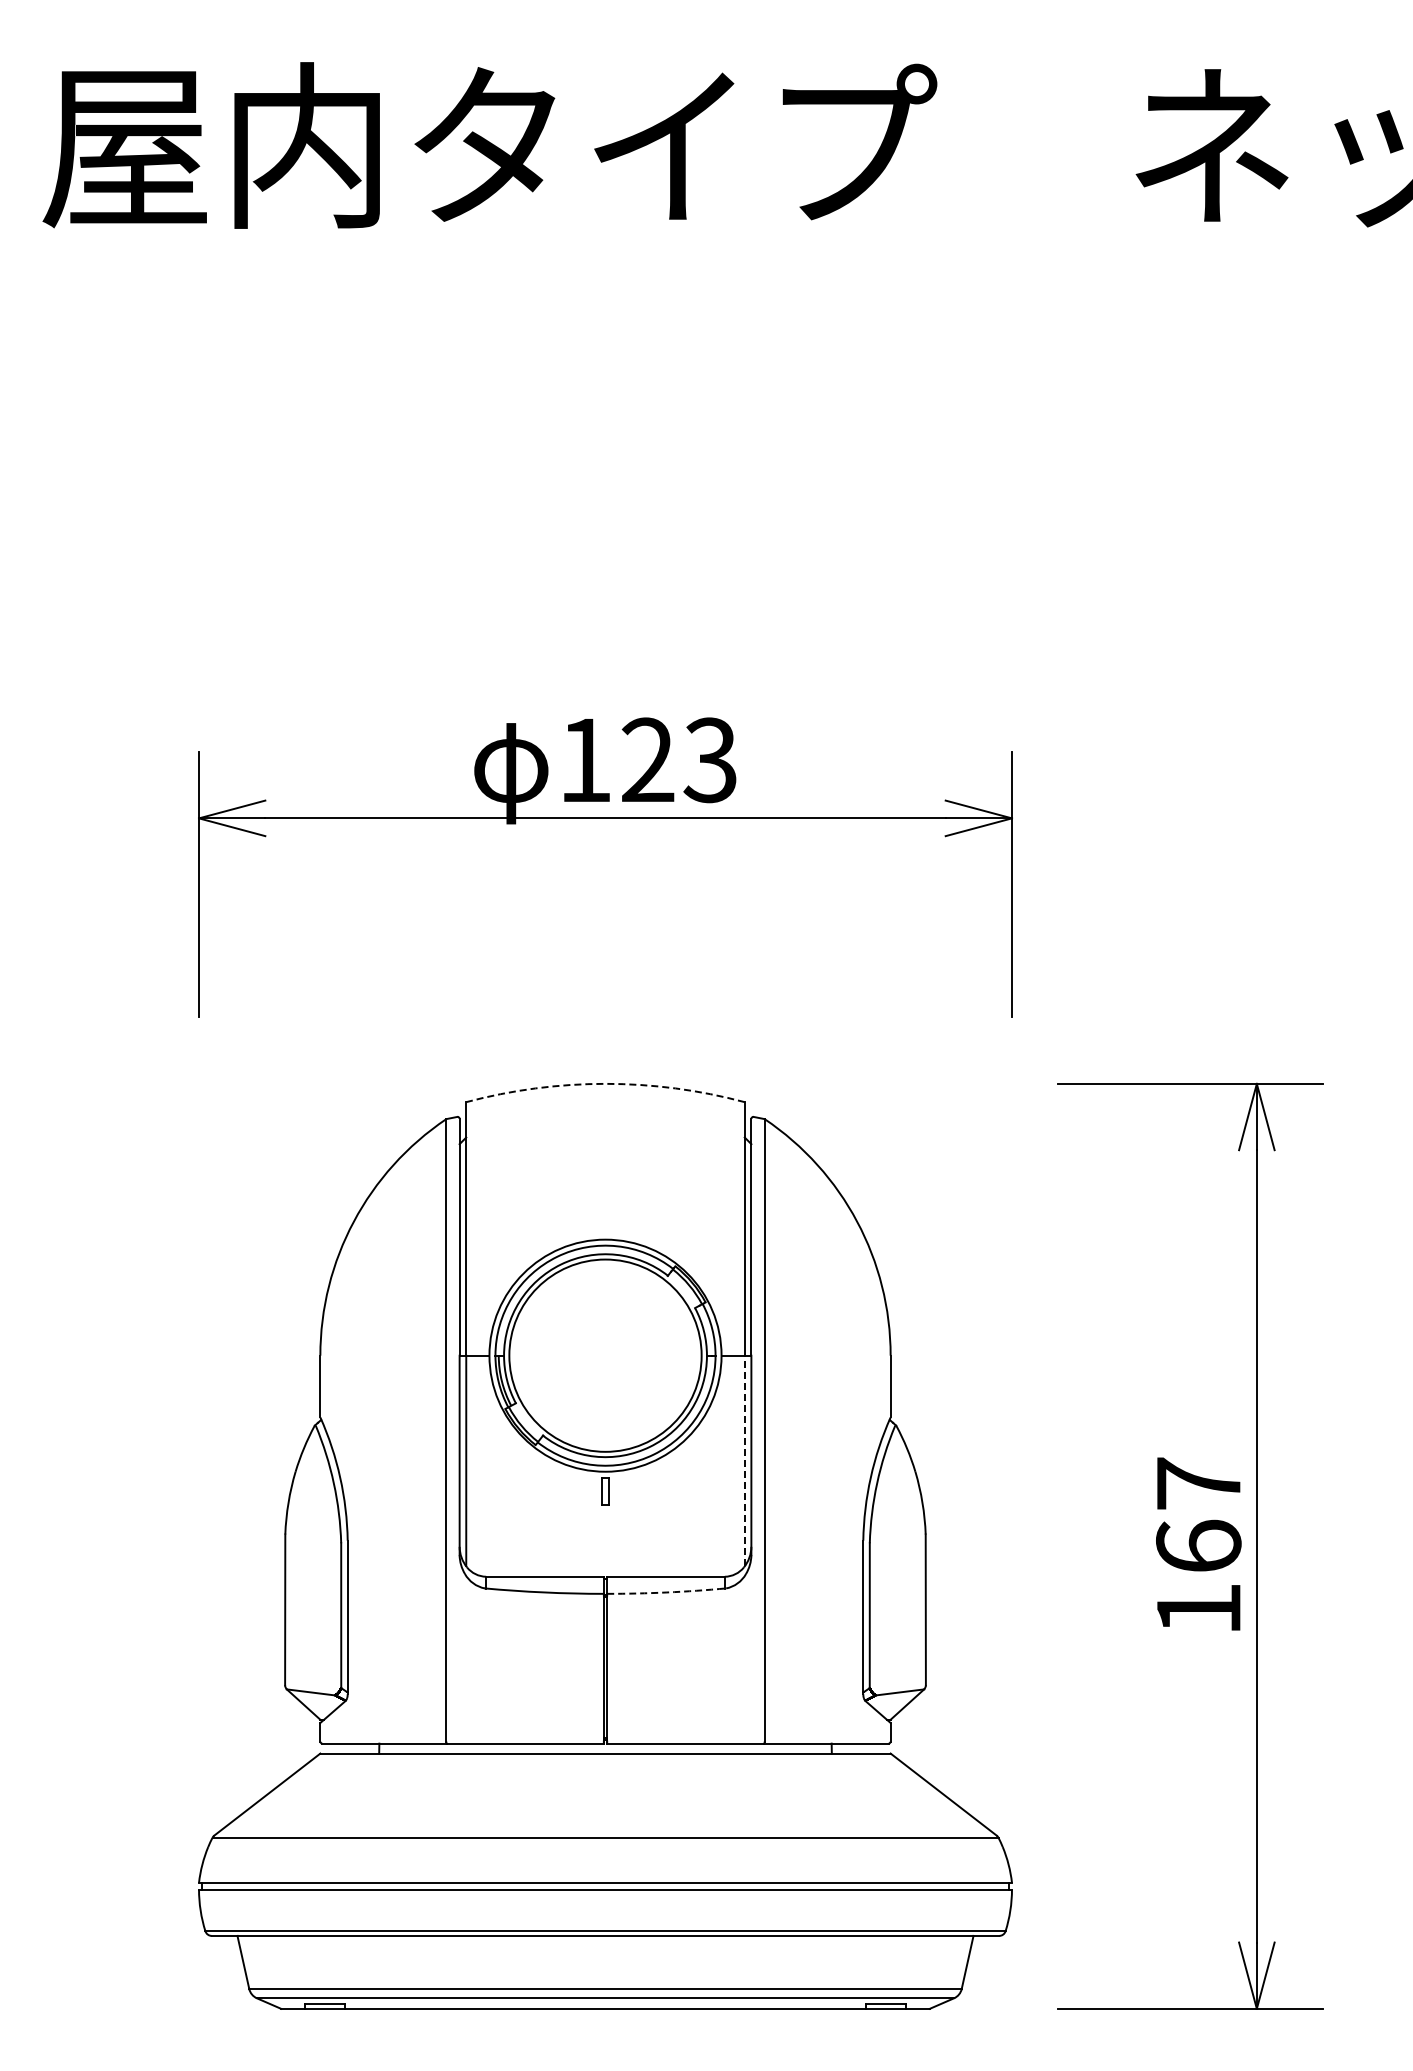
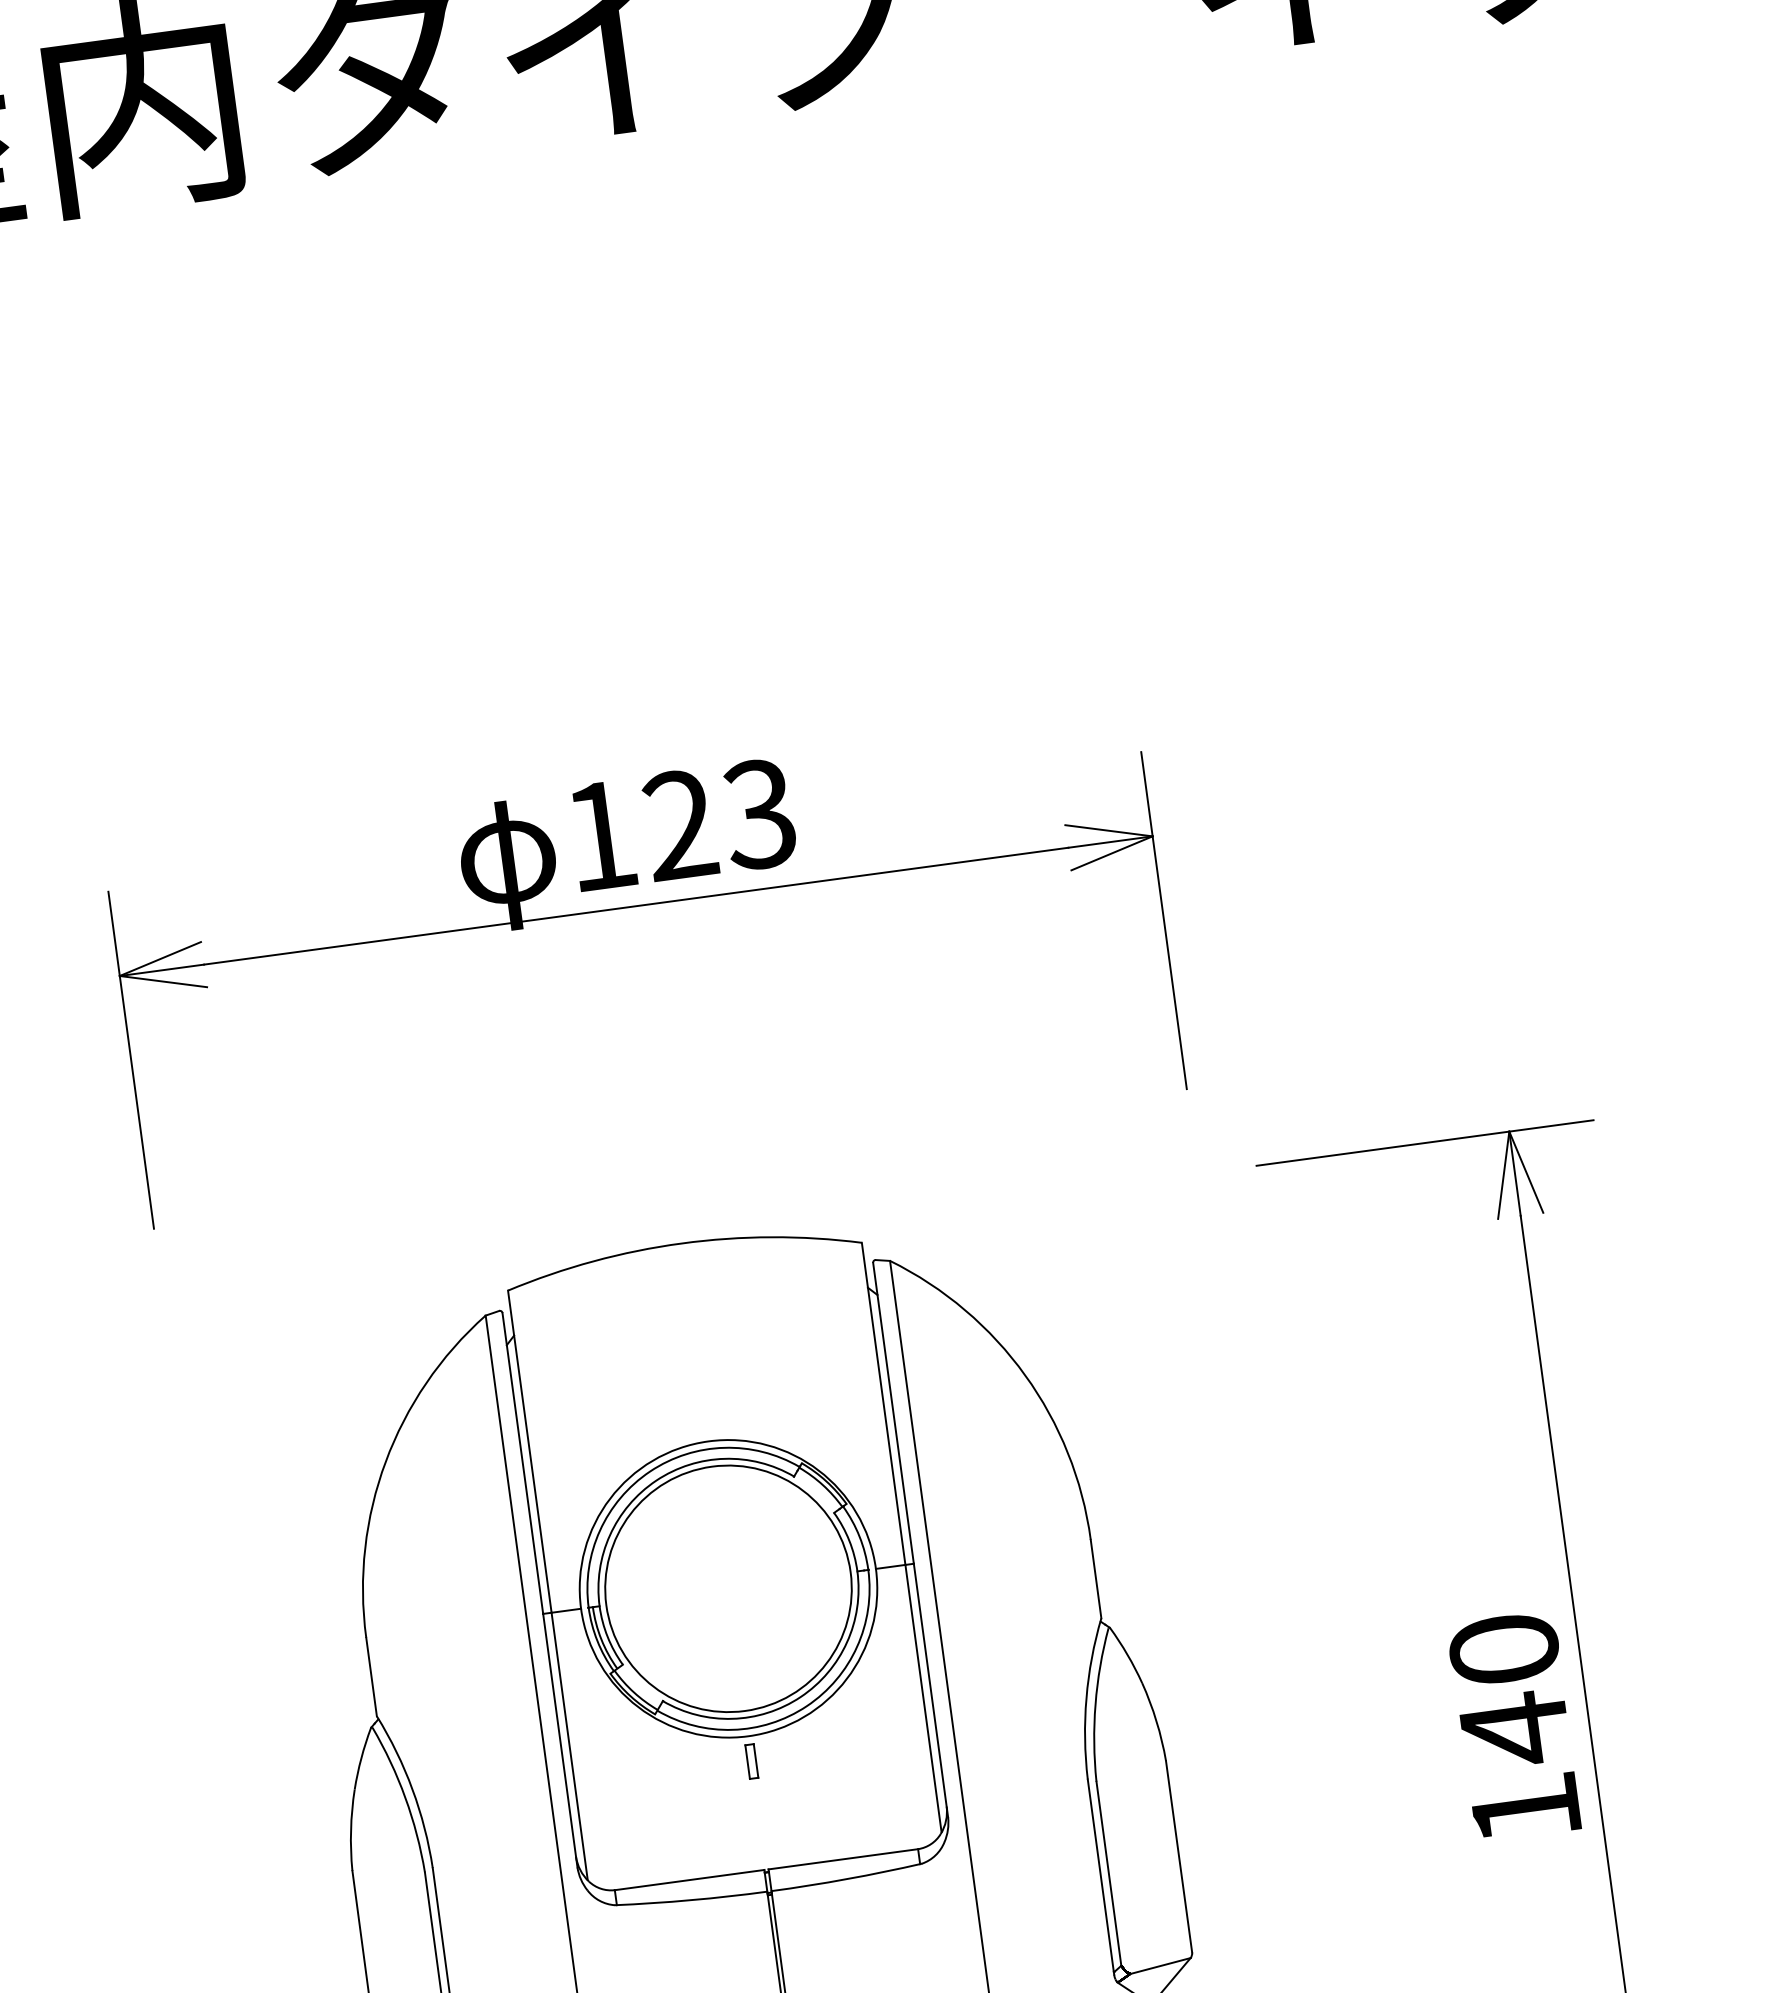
arc: (605, 1083) -> (681, 1243), dashed -> solid
line: (744, 1460) -> (923, 1698), dashed -> solid
text: (1198, 1516) -> (1509, 1691), 167 -> 140
arc: (666, 1592) -> (846, 1879), dashed -> solid

